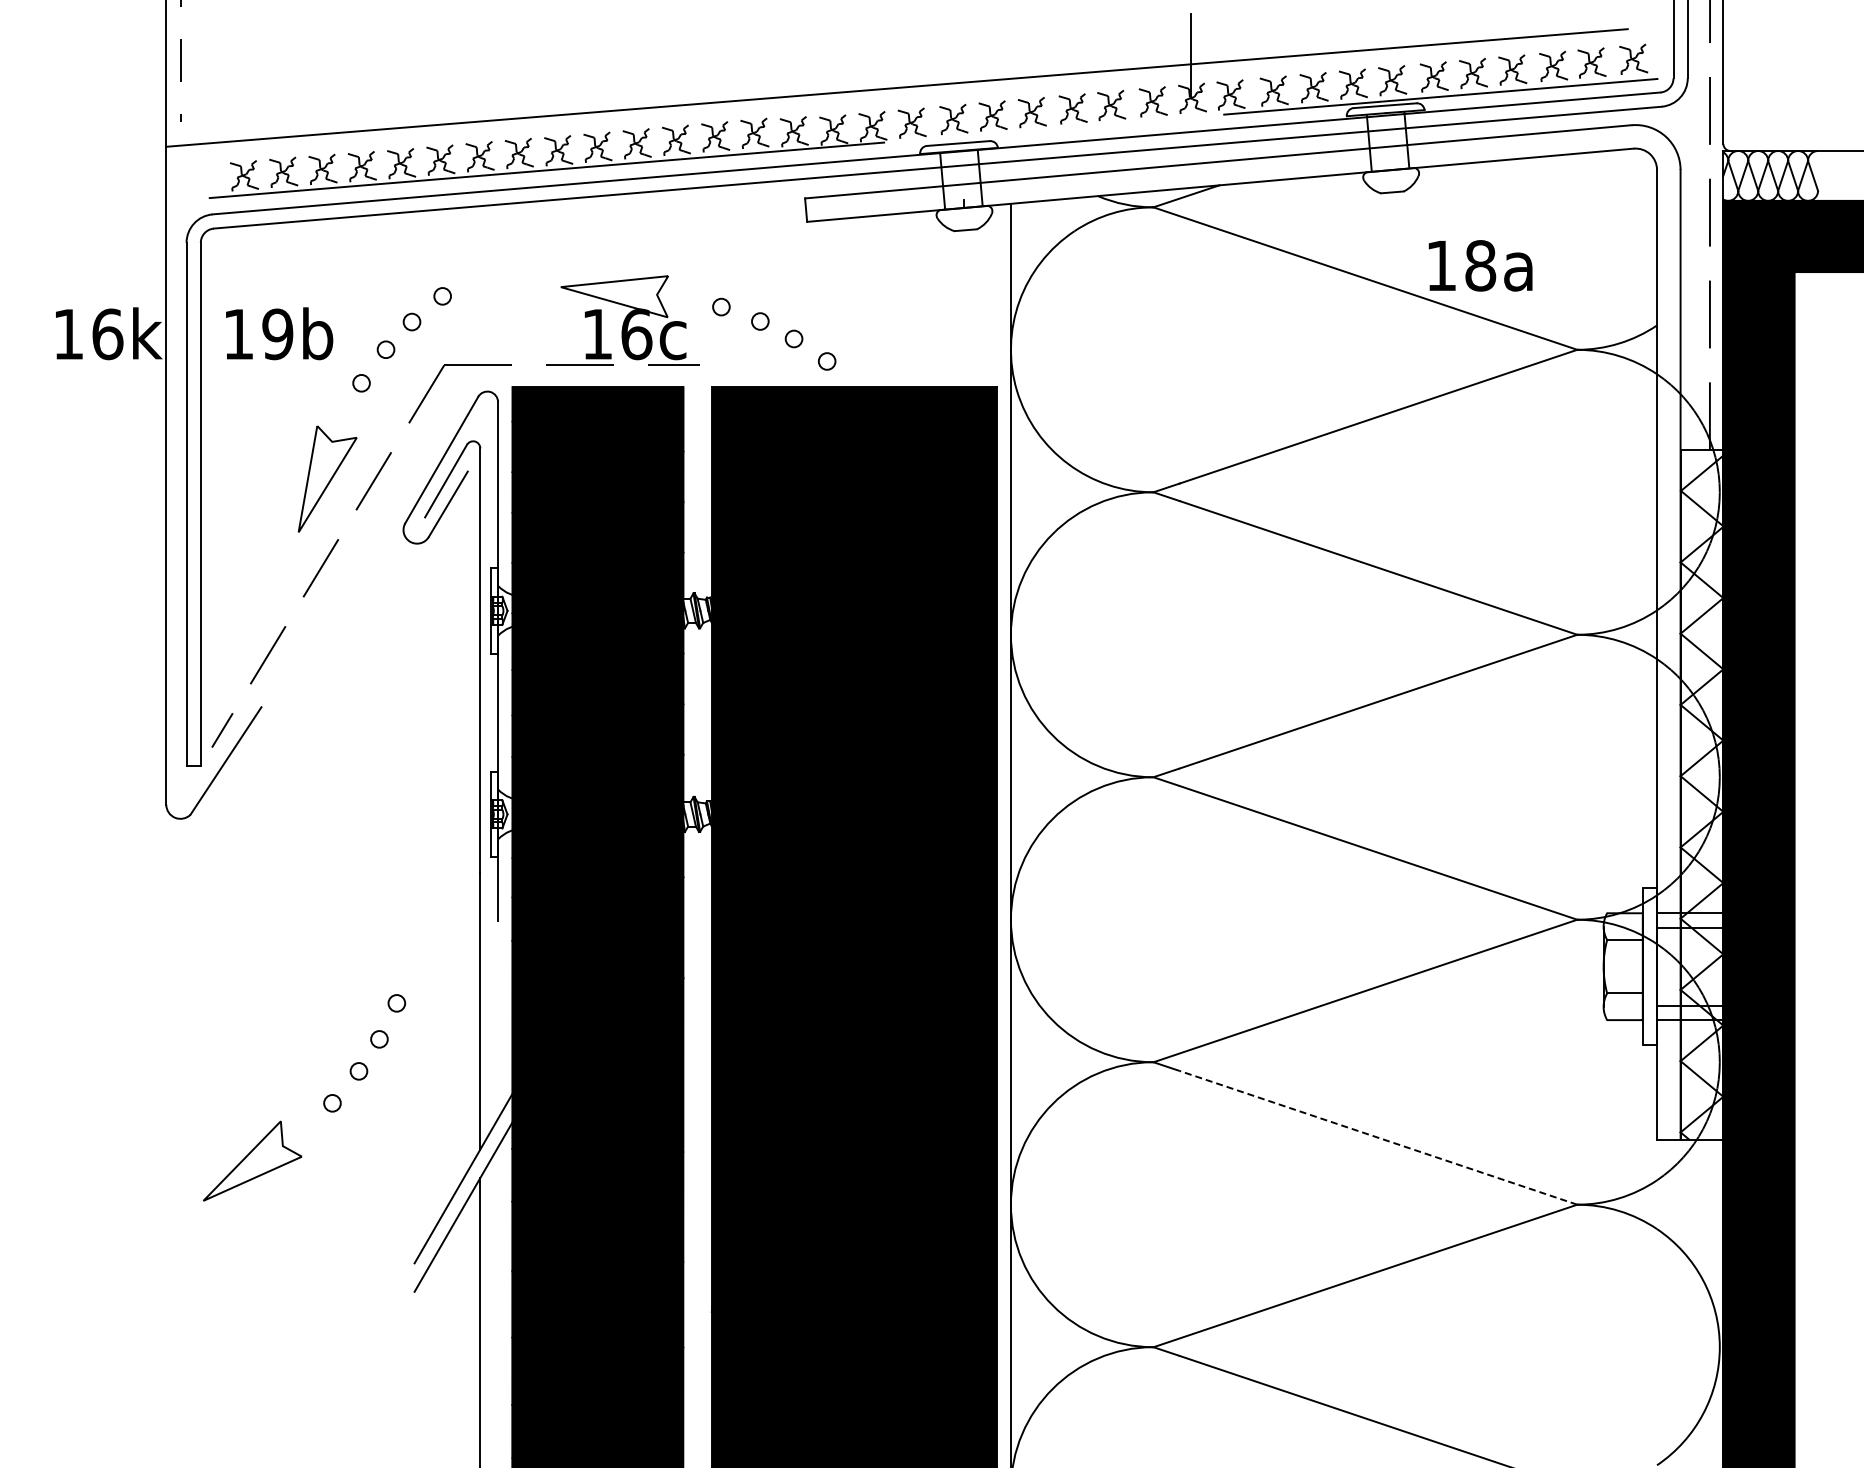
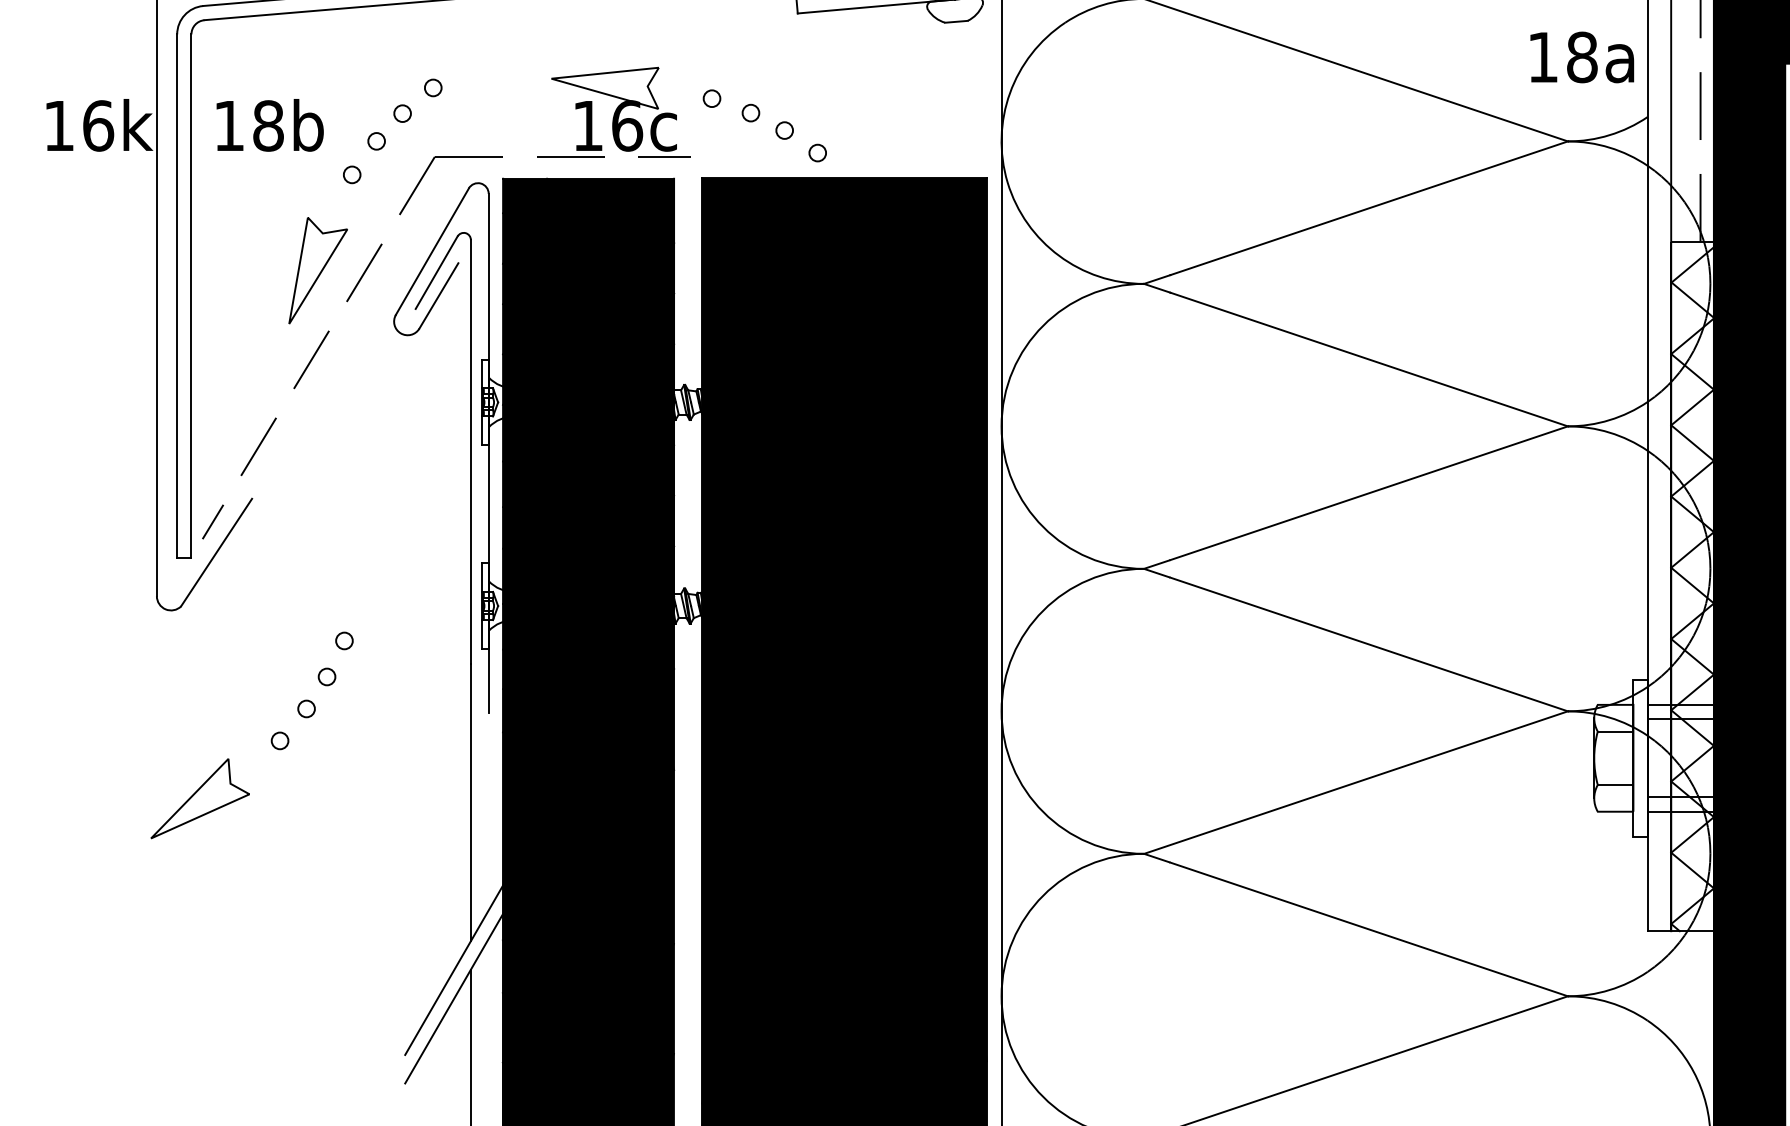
text: (1480, 265) -> (1582, 57), moved
text: (277, 334) -> (268, 126), 19b -> 18b
part: (323, 1100) -> (271, 738), moved
line: (1378, 1137) -> (1369, 929), dashed -> solid

